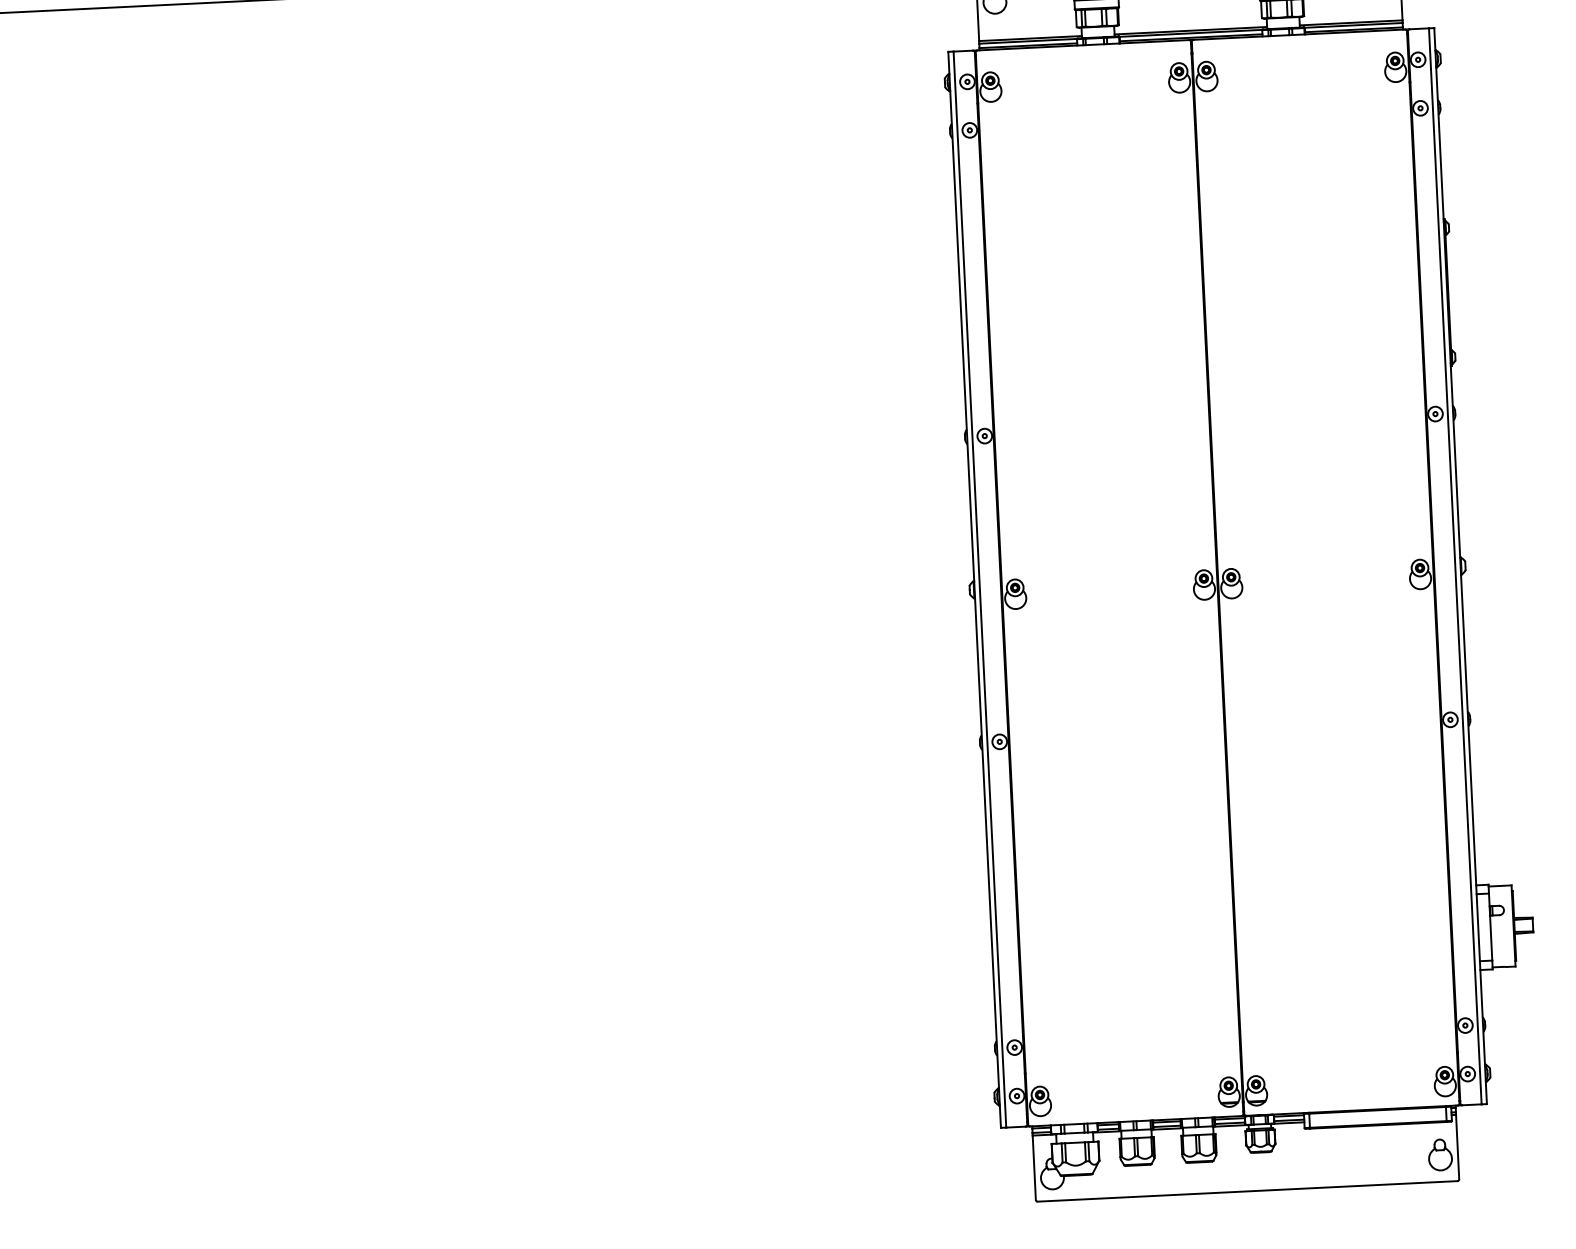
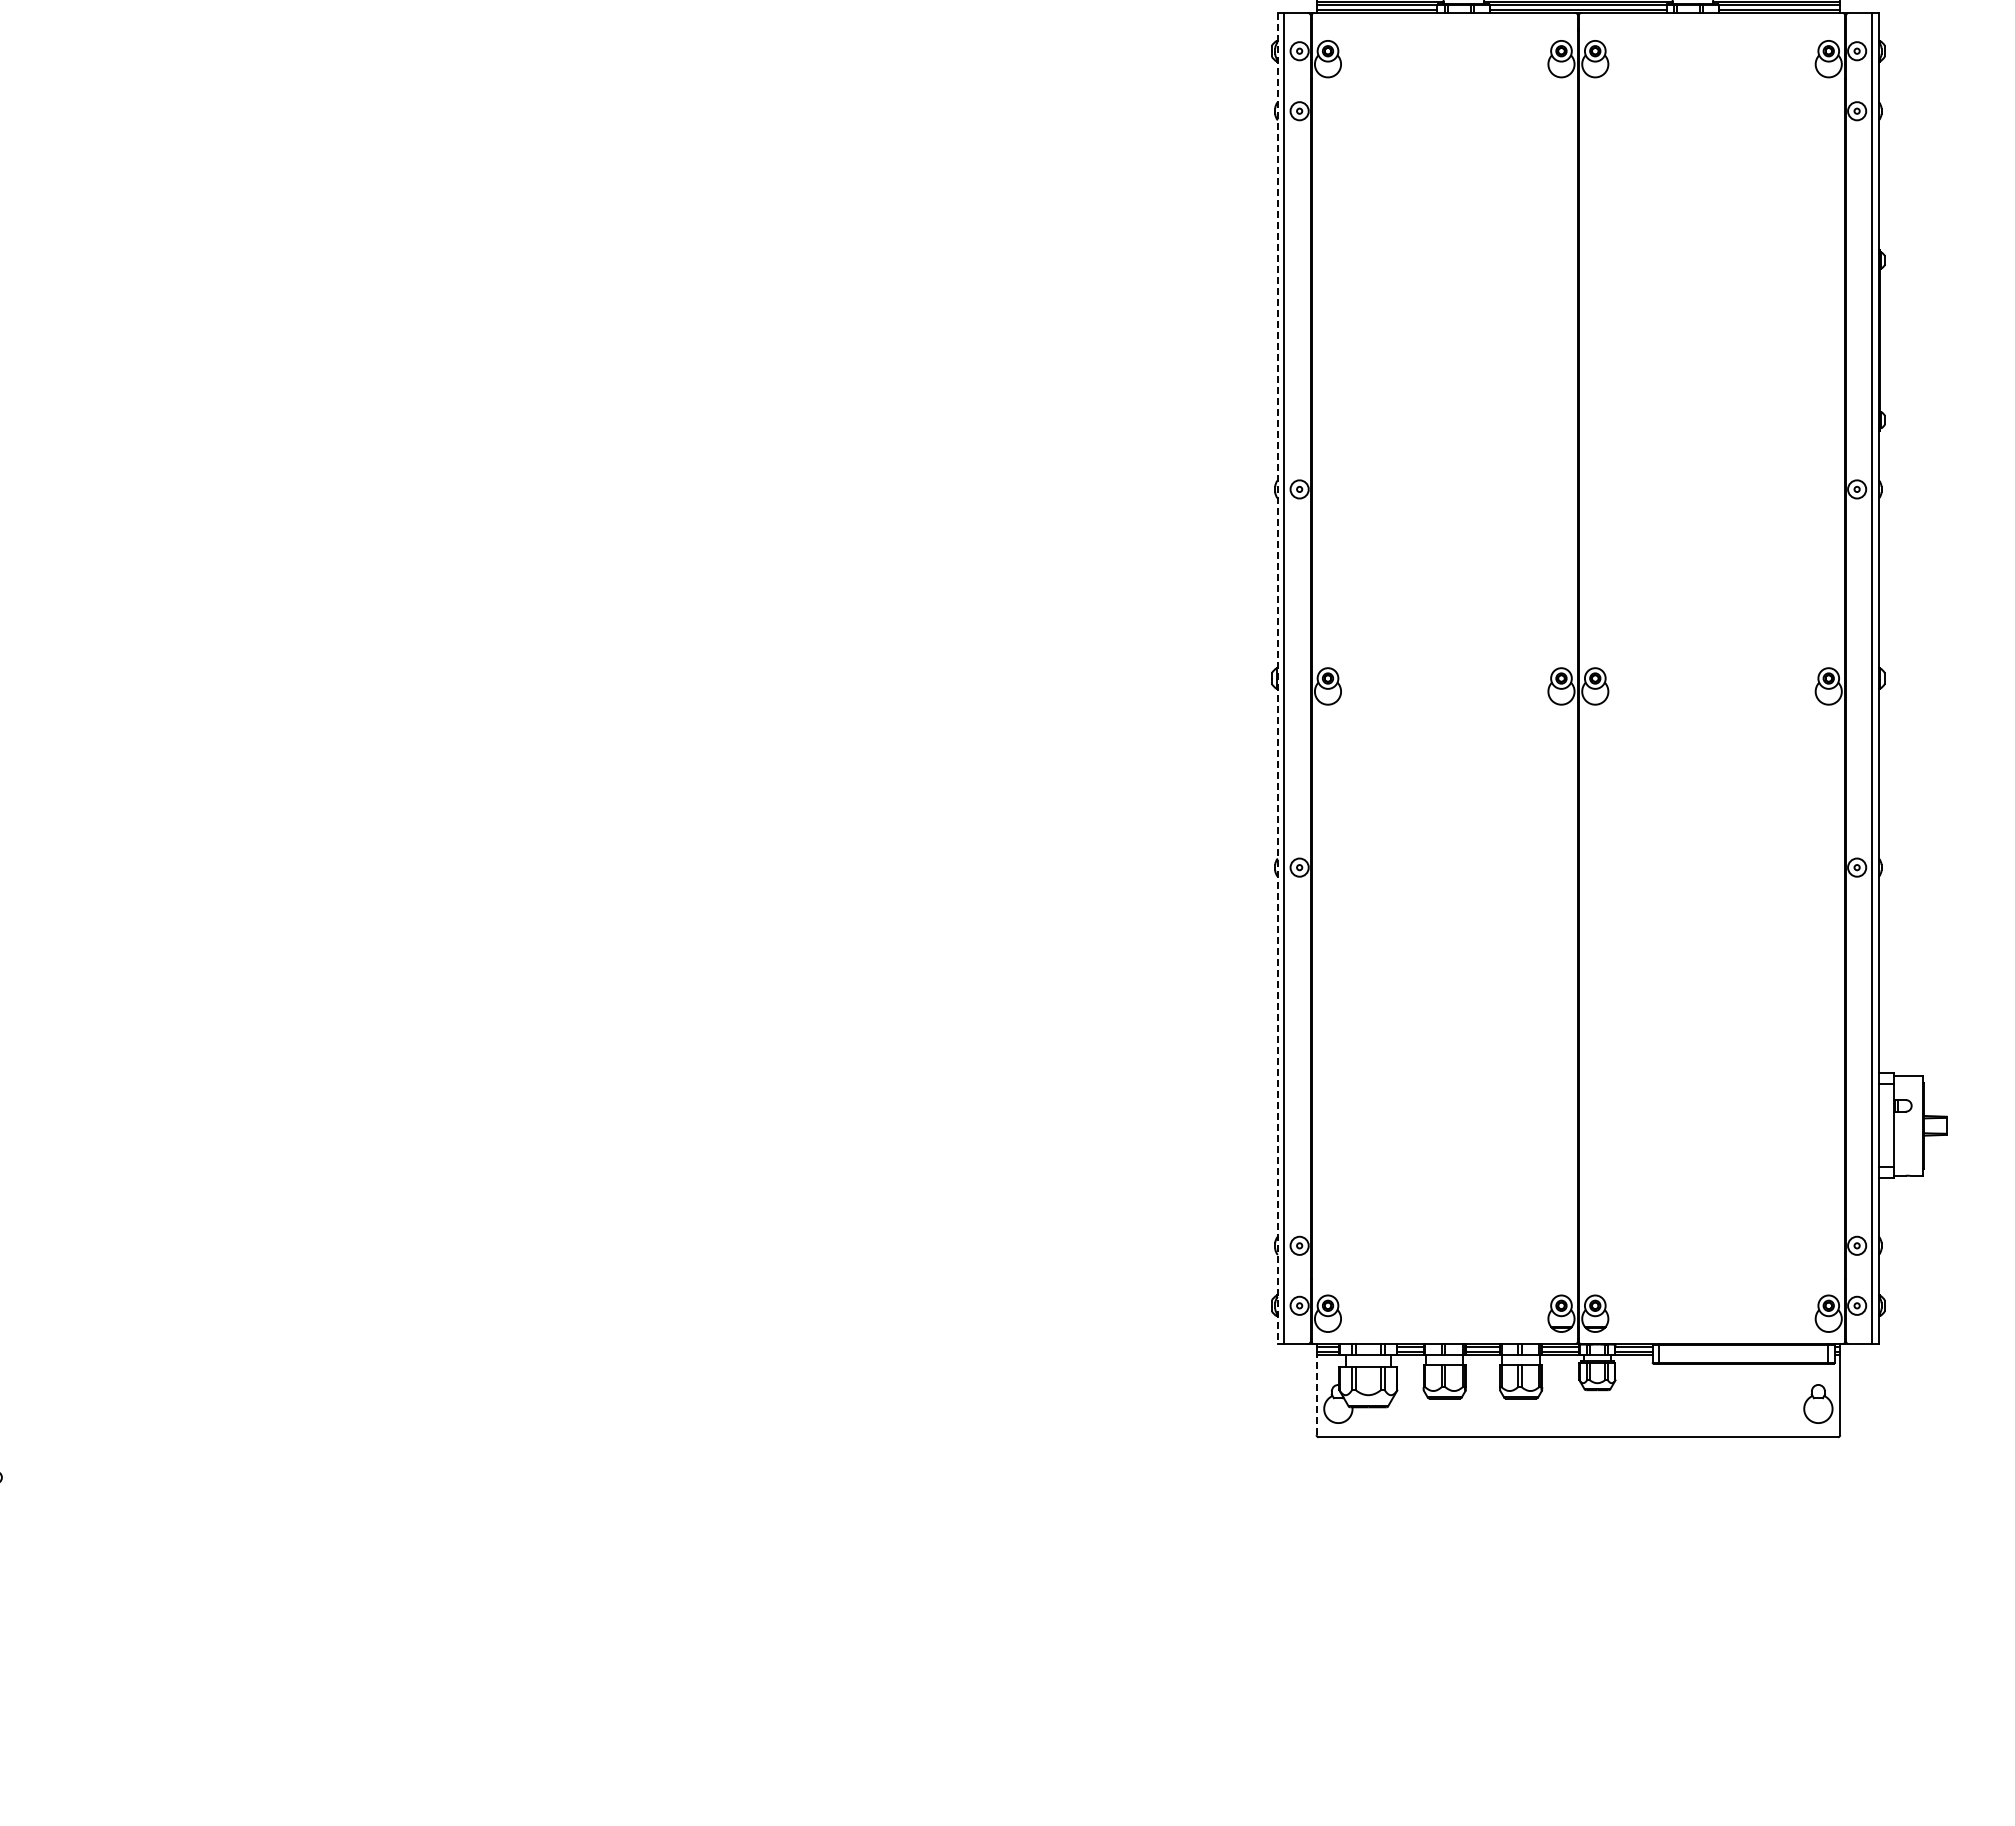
line: (974, 590) -> (1277, 679), solid -> dashed
line: (1034, 1167) -> (1316, 1395), solid -> dashed

